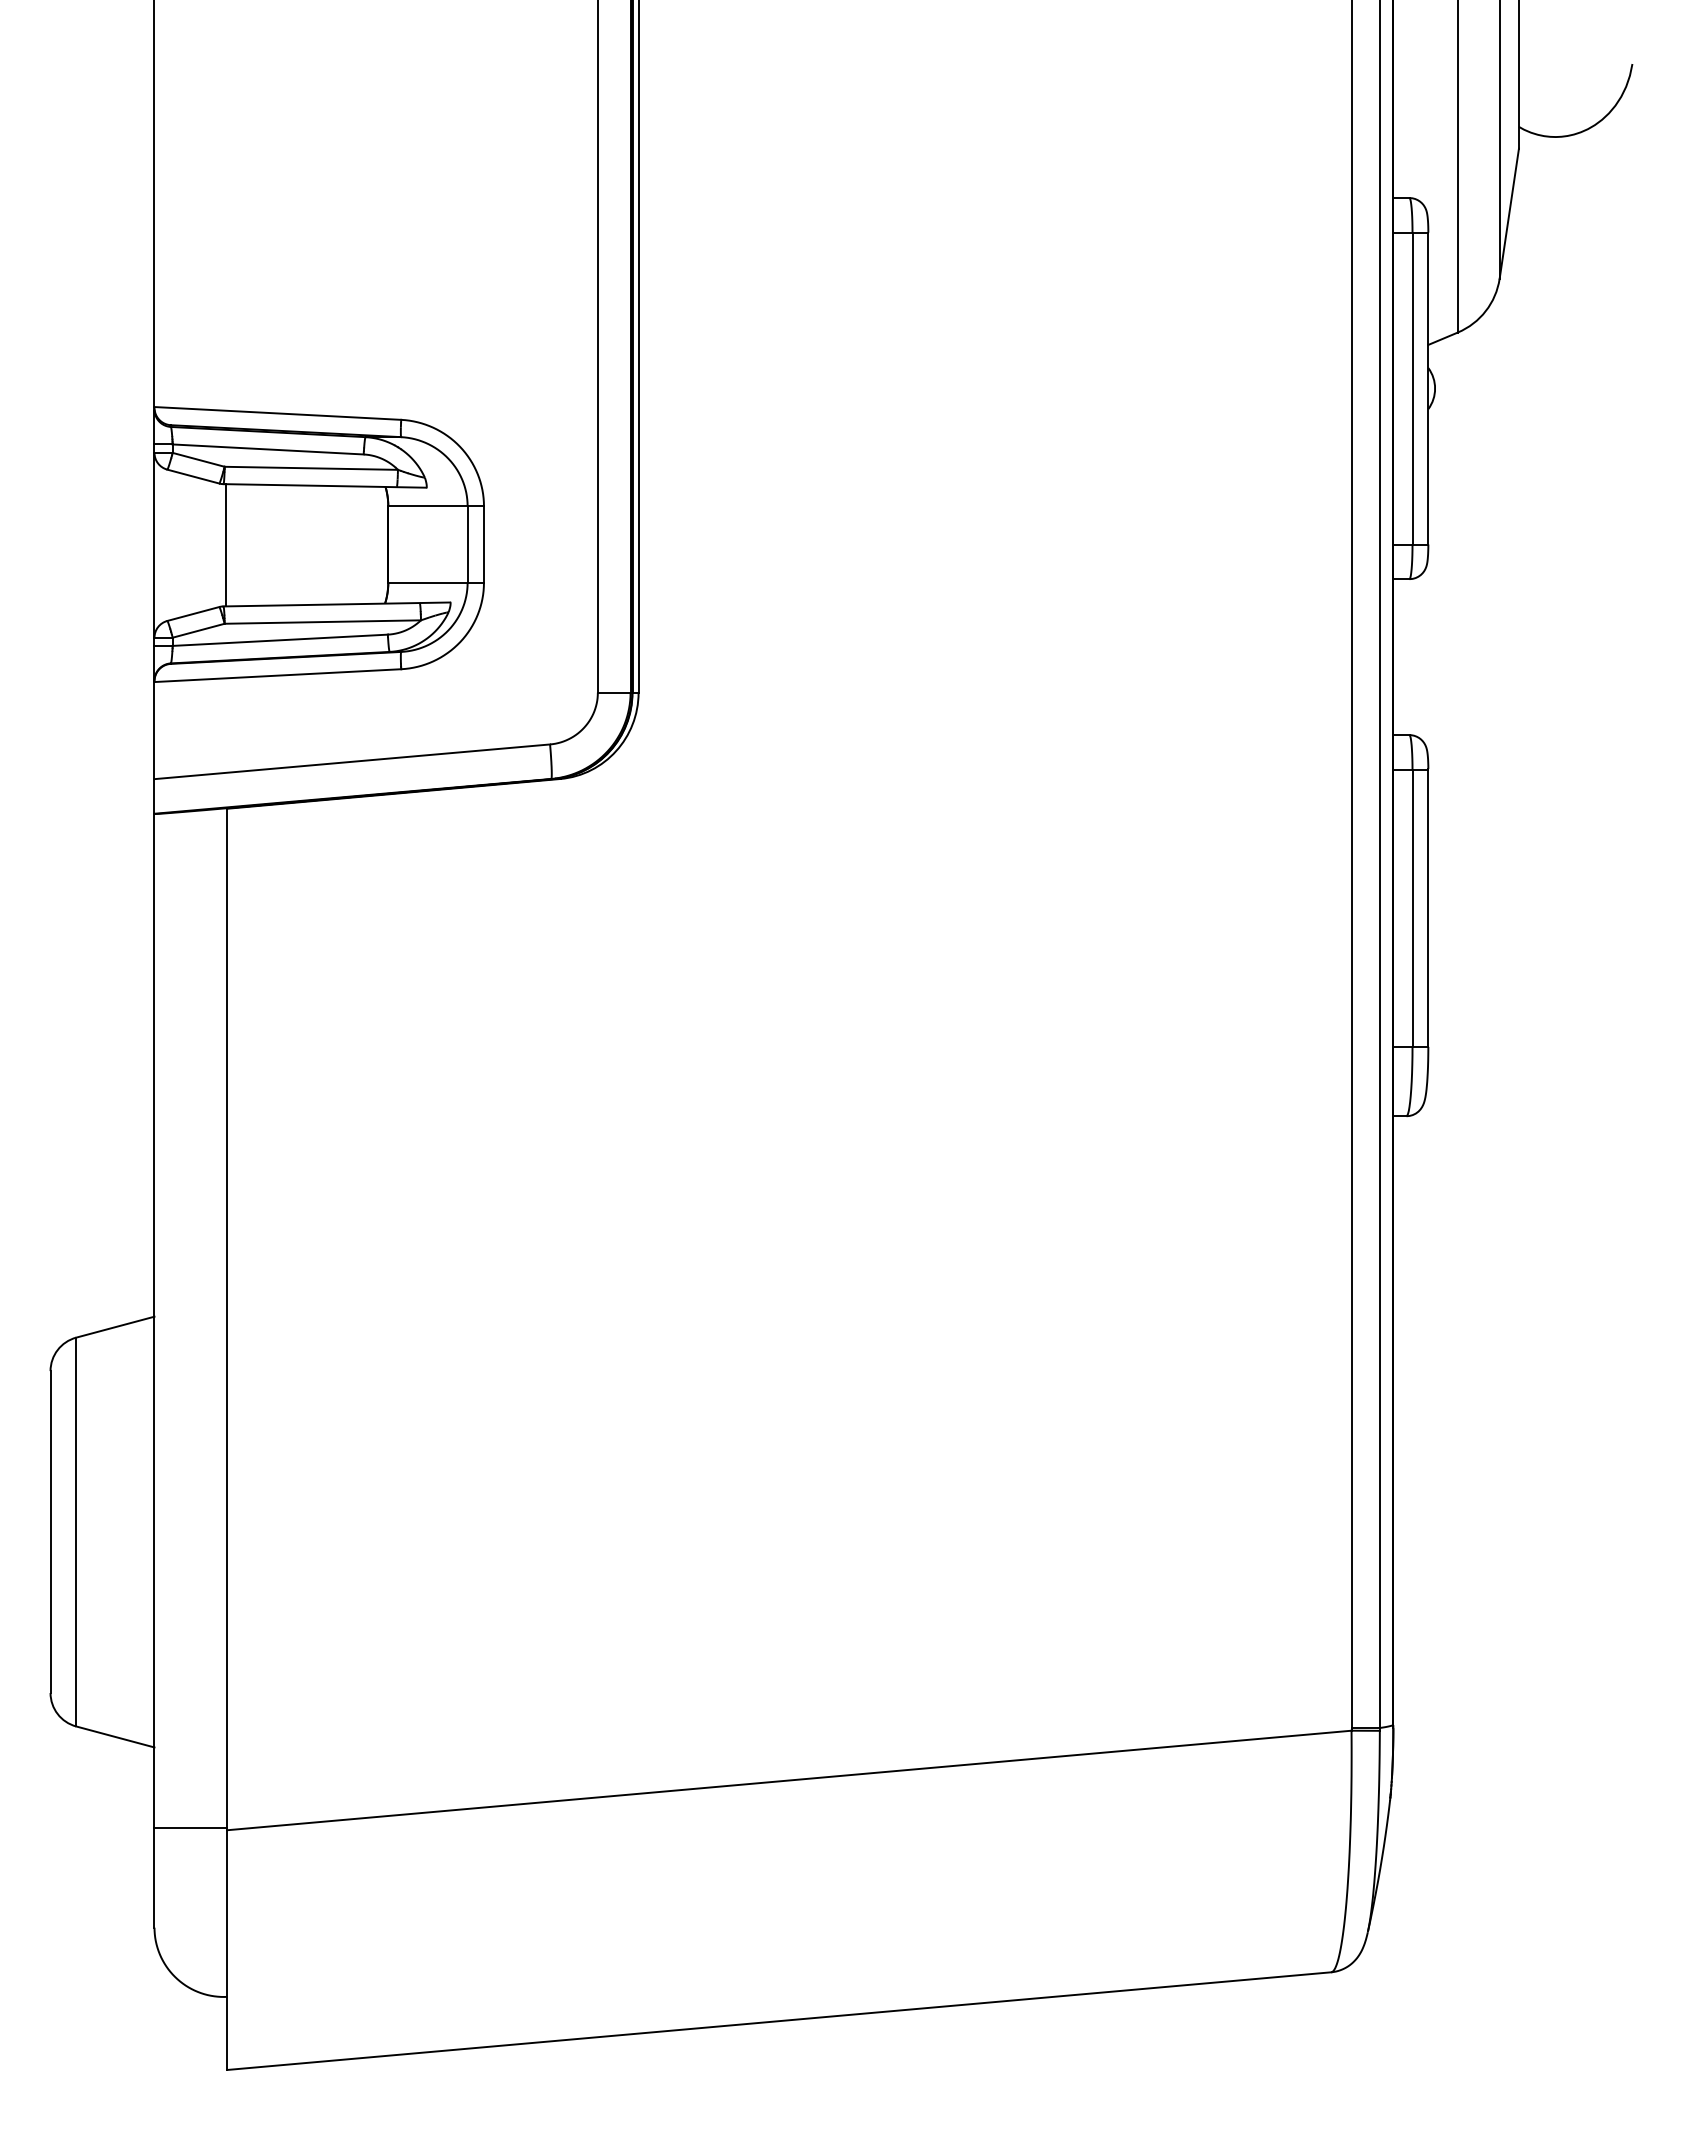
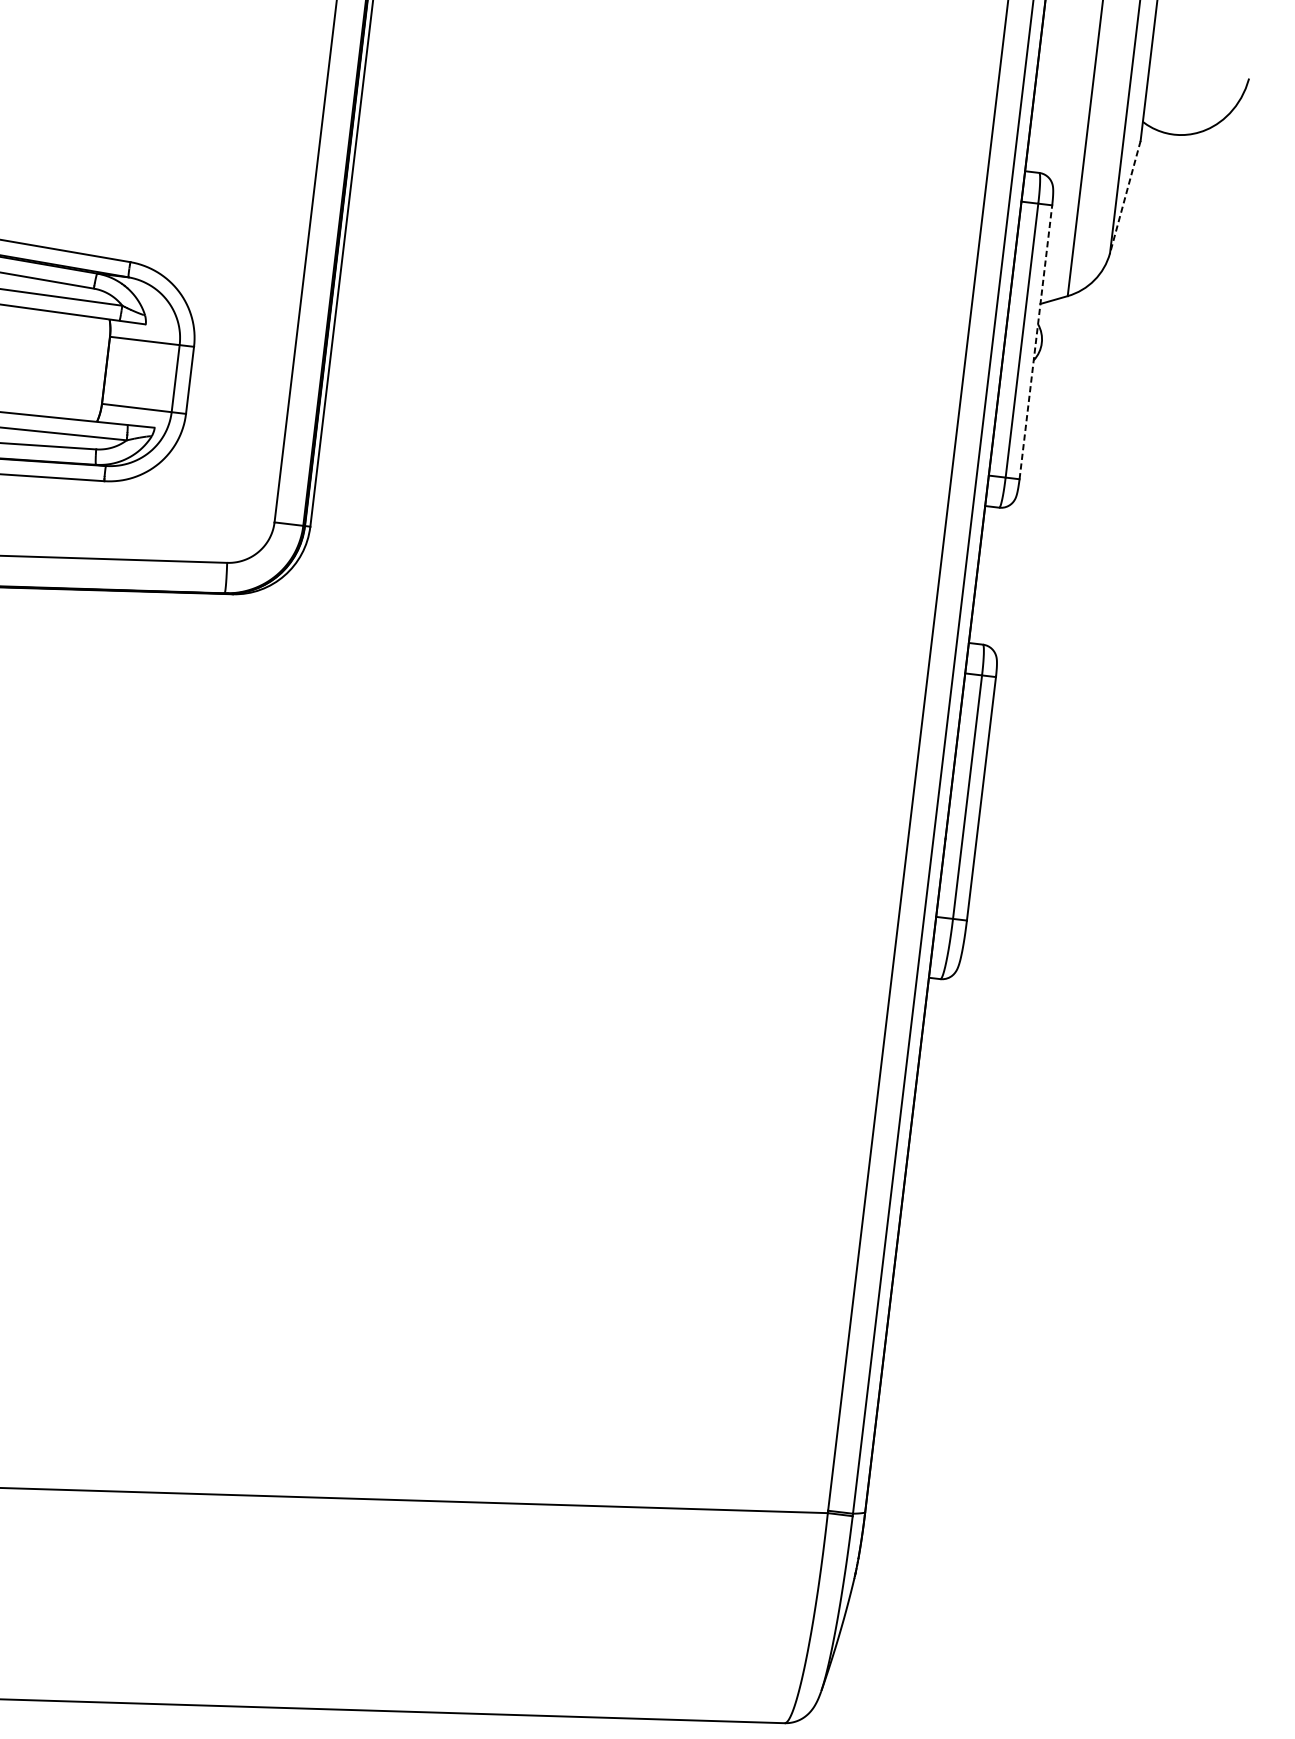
line: (1509, 213) -> (1125, 196), solid -> dashed
line: (1428, 388) -> (1036, 342), solid -> dashed

